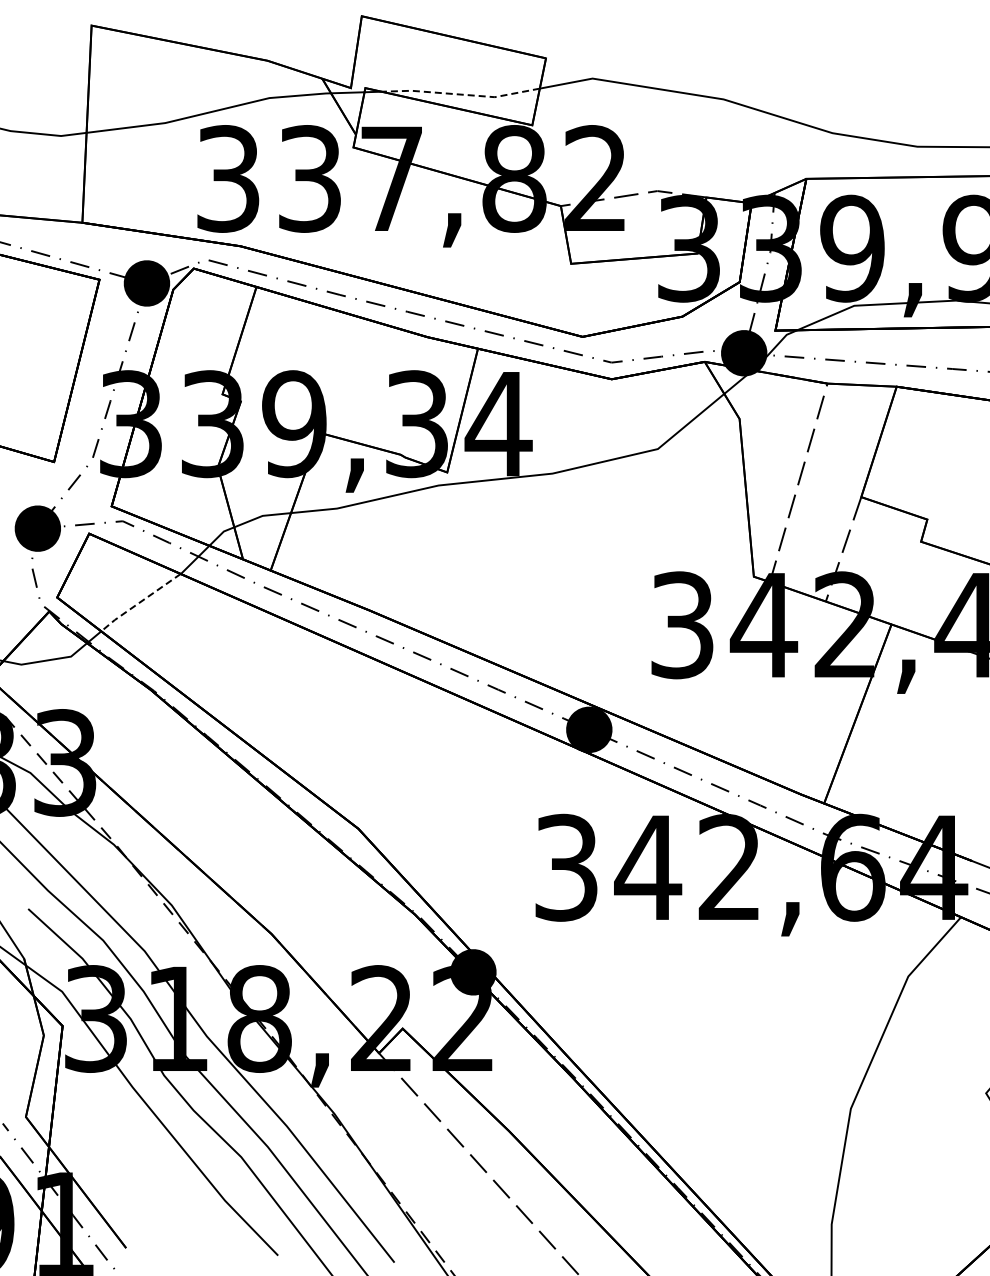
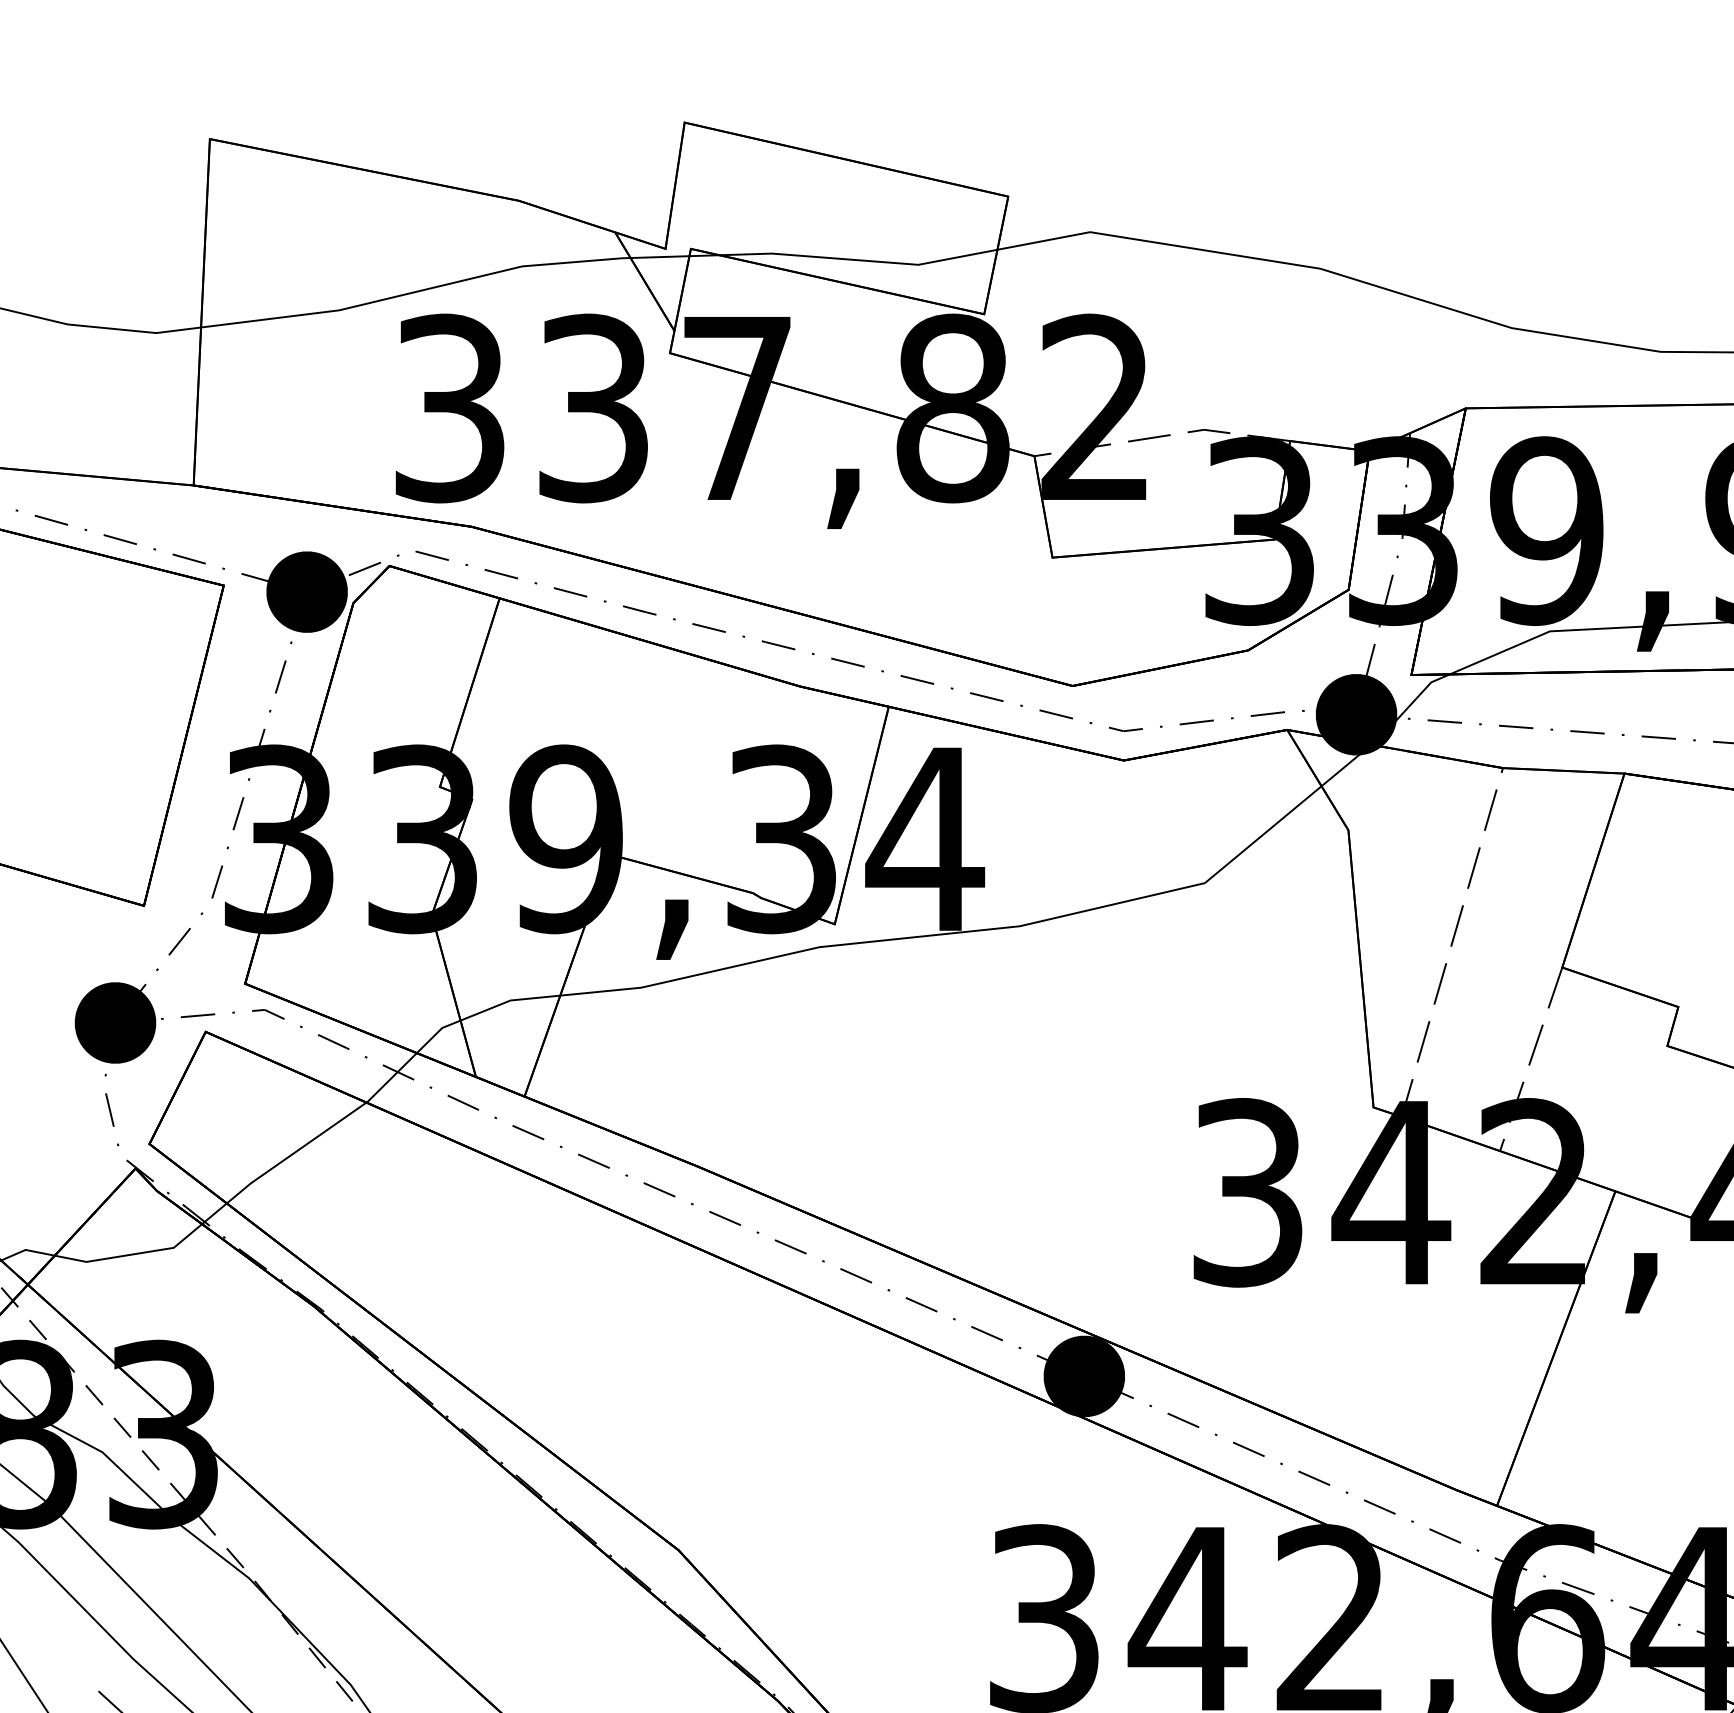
line: (461, 94) -> (859, 260), dashed -> solid
line: (140, 602) -> (295, 1152), dashed -> solid

